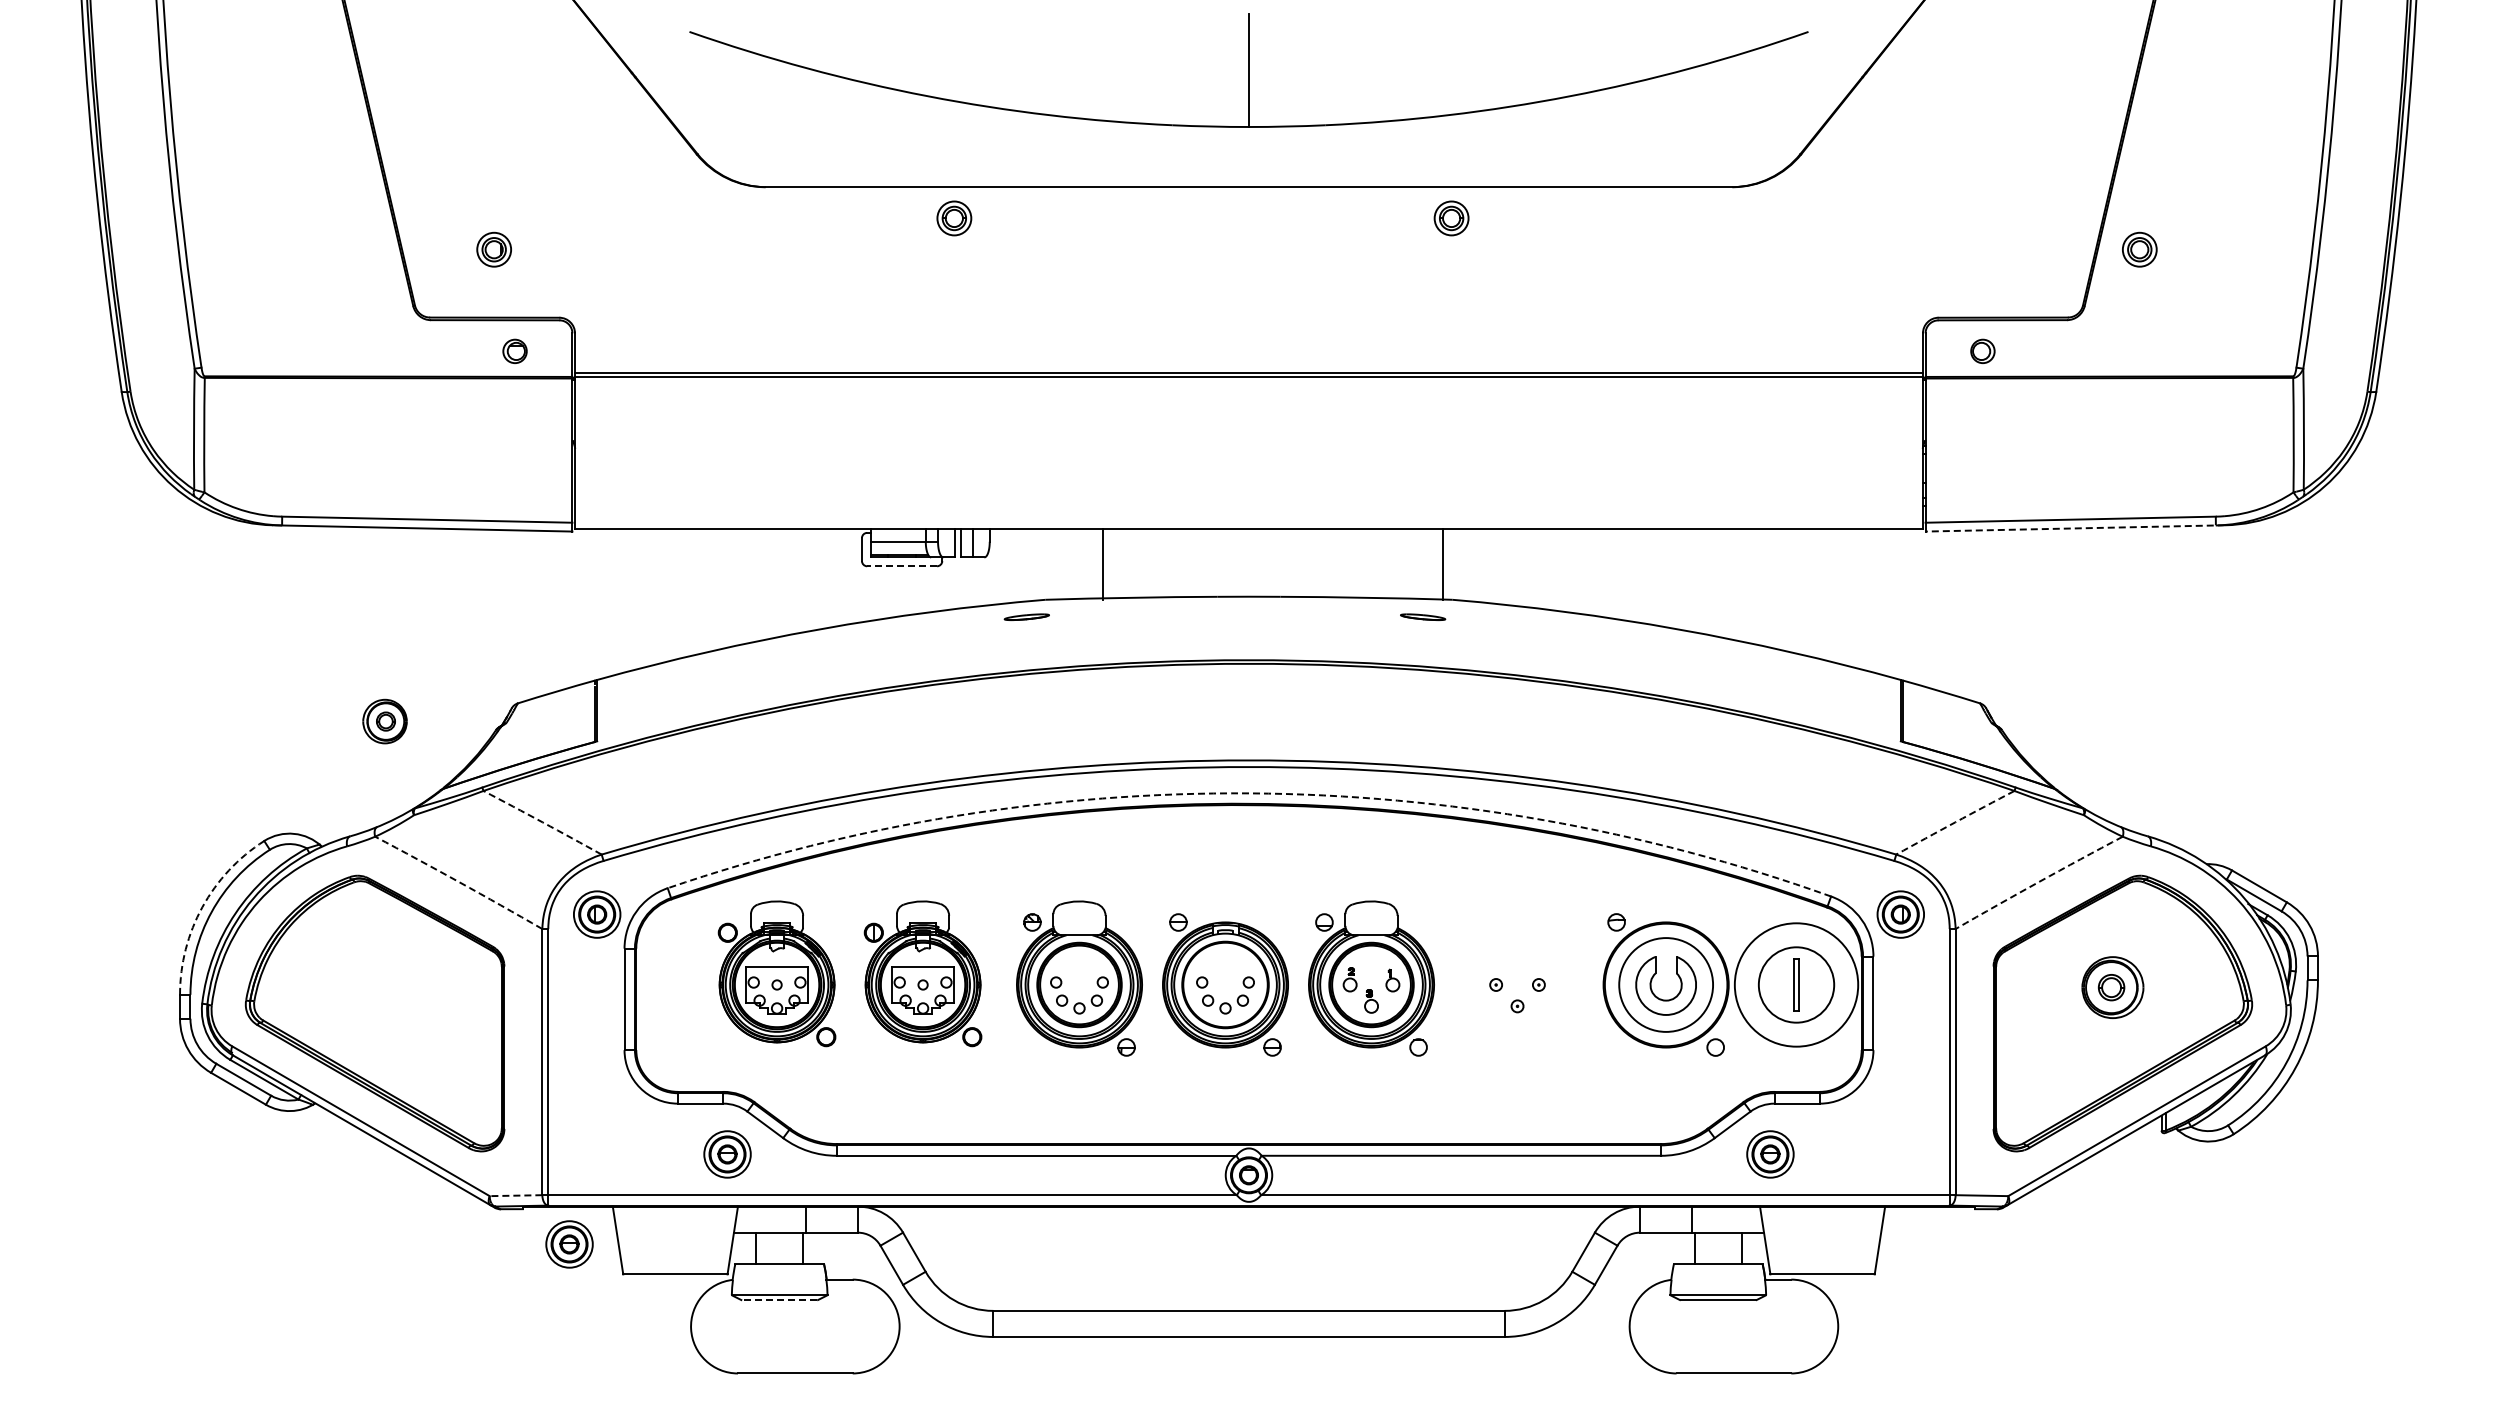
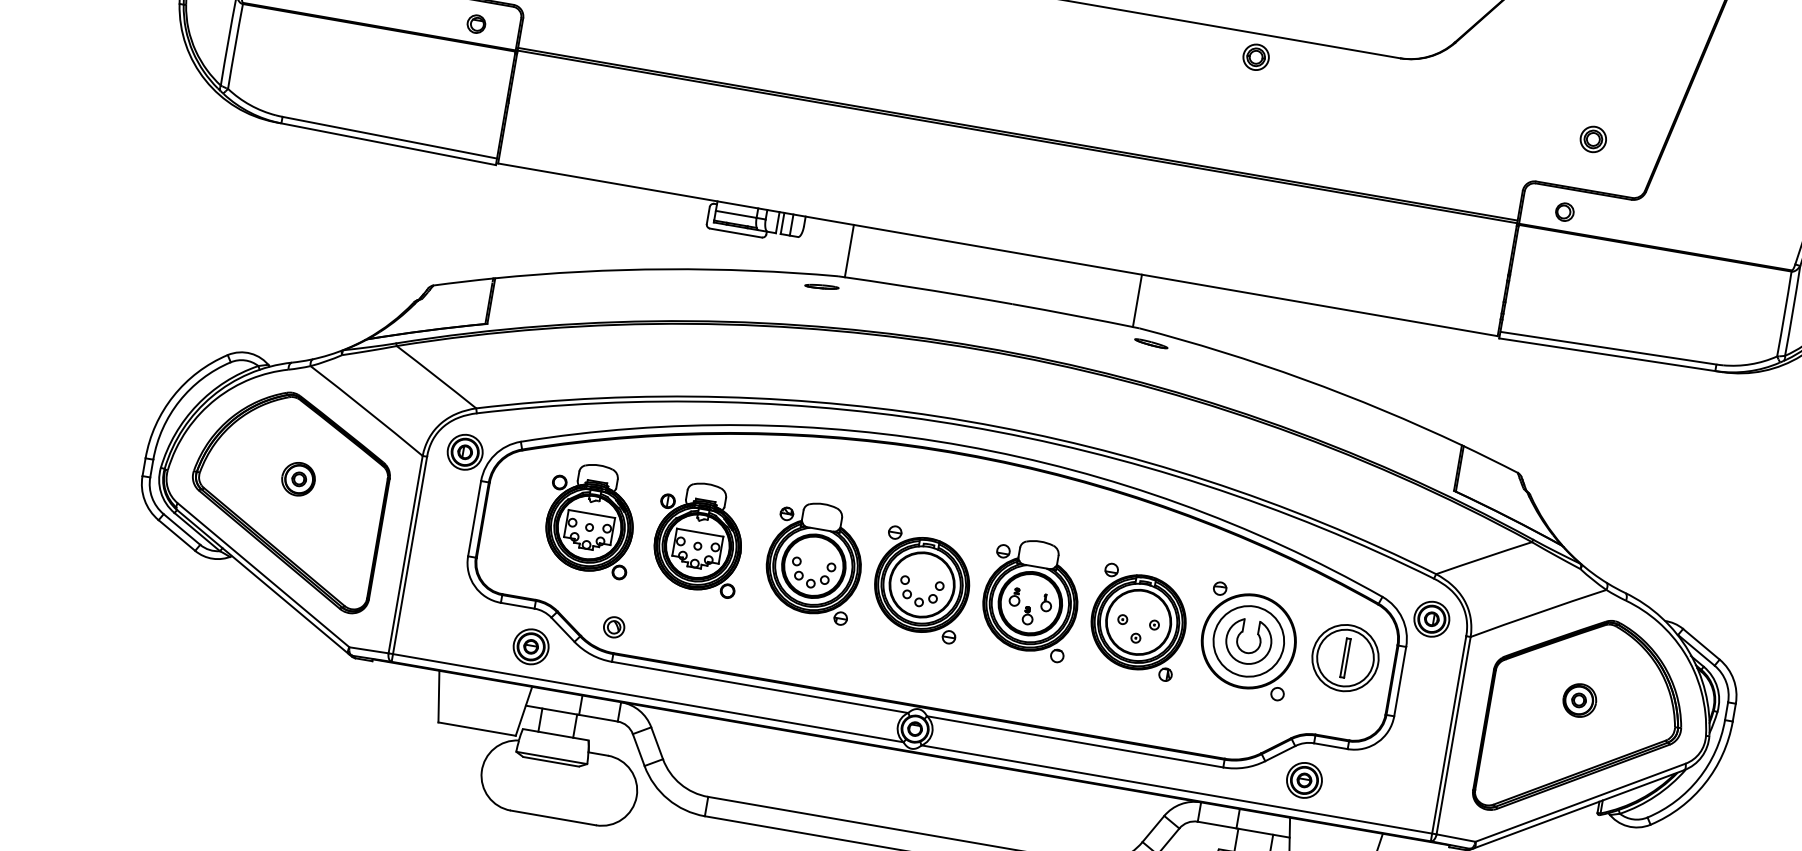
part: (1451, 218) -> (1256, 57), moved
part: (2139, 249) -> (1593, 139), moved
line: (2075, 528) -> (1610, 355), dashed -> solid
line: (1102, 563) -> (849, 250), moved
line: (902, 566) -> (736, 233), dashed -> solid
part: (1423, 616) -> (1151, 343), moved
part: (384, 721) -> (298, 479), moved
arc: (1250, 793) -> (965, 446), dashed -> solid
arc: (542, 822) -> (436, 377), dashed -> solid
arc: (1955, 822) -> (1484, 557), dashed -> solid
arc: (459, 882) -> (367, 410), dashed -> solid
arc: (2038, 882) -> (1538, 613), dashed -> solid
arc: (202, 907) -> (173, 396), dashed -> solid
part: (1517, 984) -> (1138, 622), added
circle: (1796, 984) -> (1345, 657), size x0.71
part: (2112, 987) -> (1579, 700), size x0.71
part: (831, 1109) -> (613, 626), added
line: (515, 1195) -> (368, 650), dashed -> solid
part: (569, 1244) -> (402, 693), removed
line: (779, 1300) -> (550, 761), dashed -> solid

